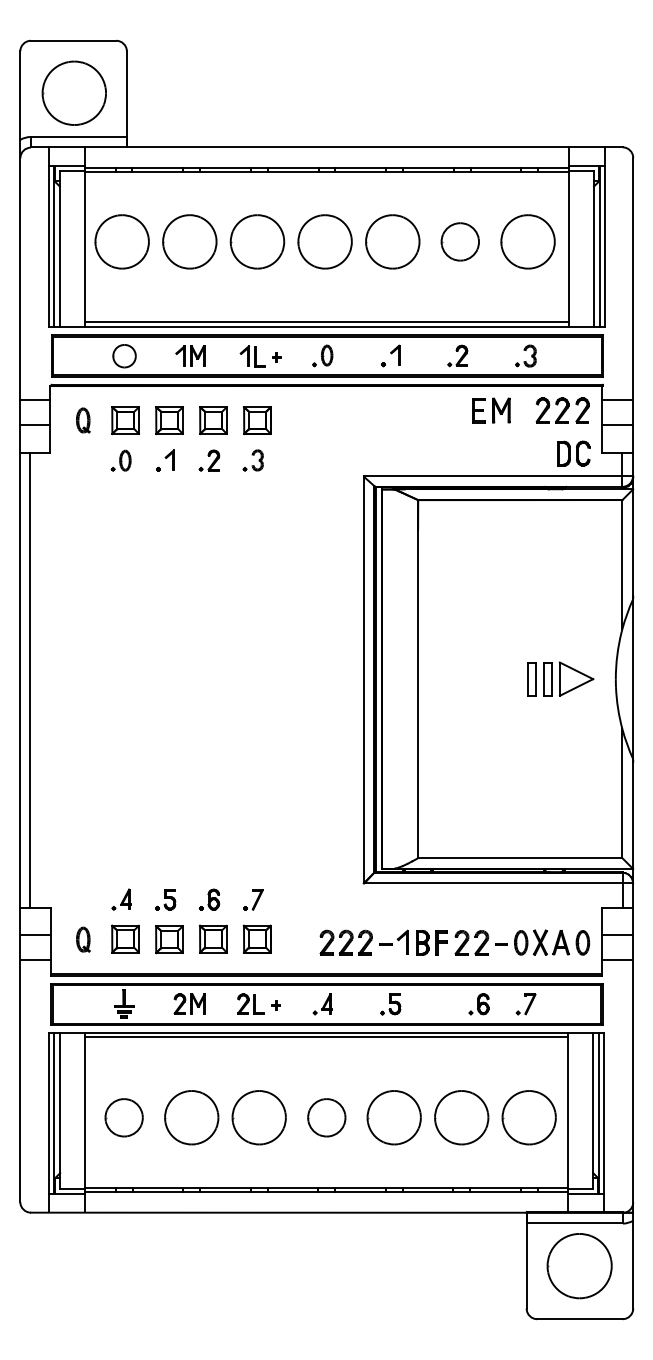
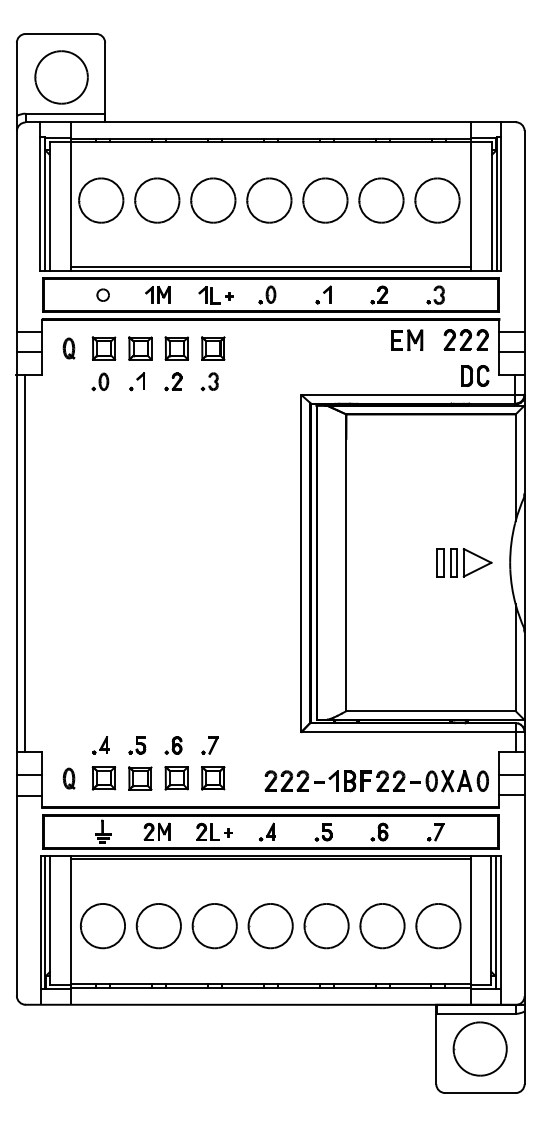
part: (459, 241) -> (380, 200), size x1.43
part: (124, 355) -> (103, 294), size x0.62
part: (478, 1004) -> (379, 832), moved
part: (123, 1117) -> (102, 925), size x1.43
part: (326, 1117) -> (270, 925), size x1.43

